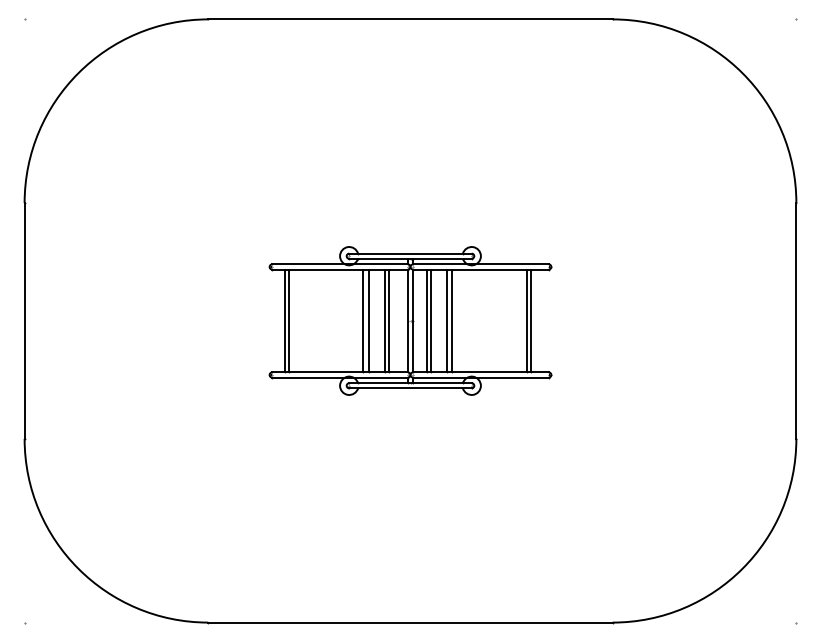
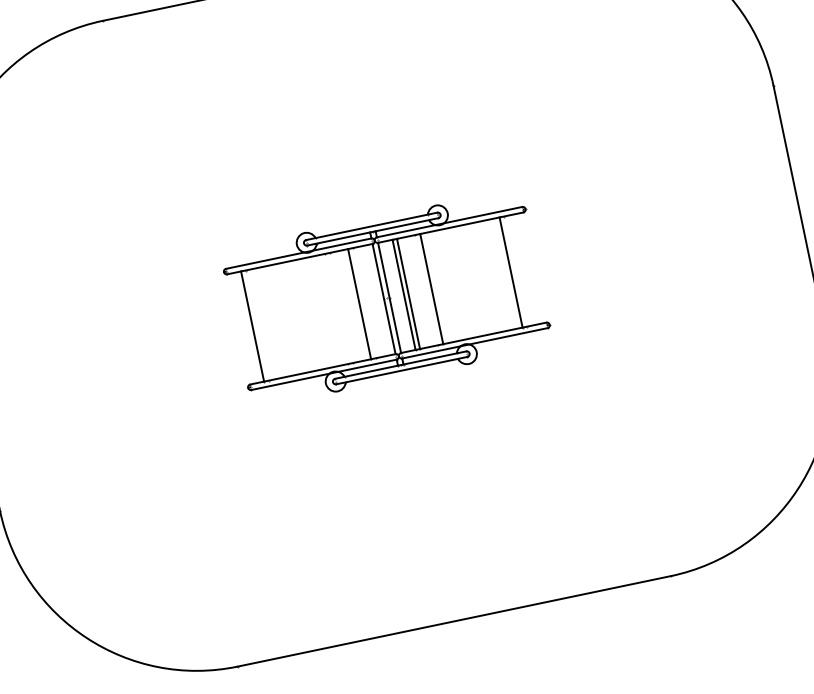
line: (289, 320) -> (257, 325), removed
line: (363, 320) -> (336, 308), removed
line: (368, 320) -> (341, 307), removed
line: (389, 320) -> (364, 302), removed
line: (447, 320) -> (426, 289), removed
line: (530, 320) -> (515, 271), removed

